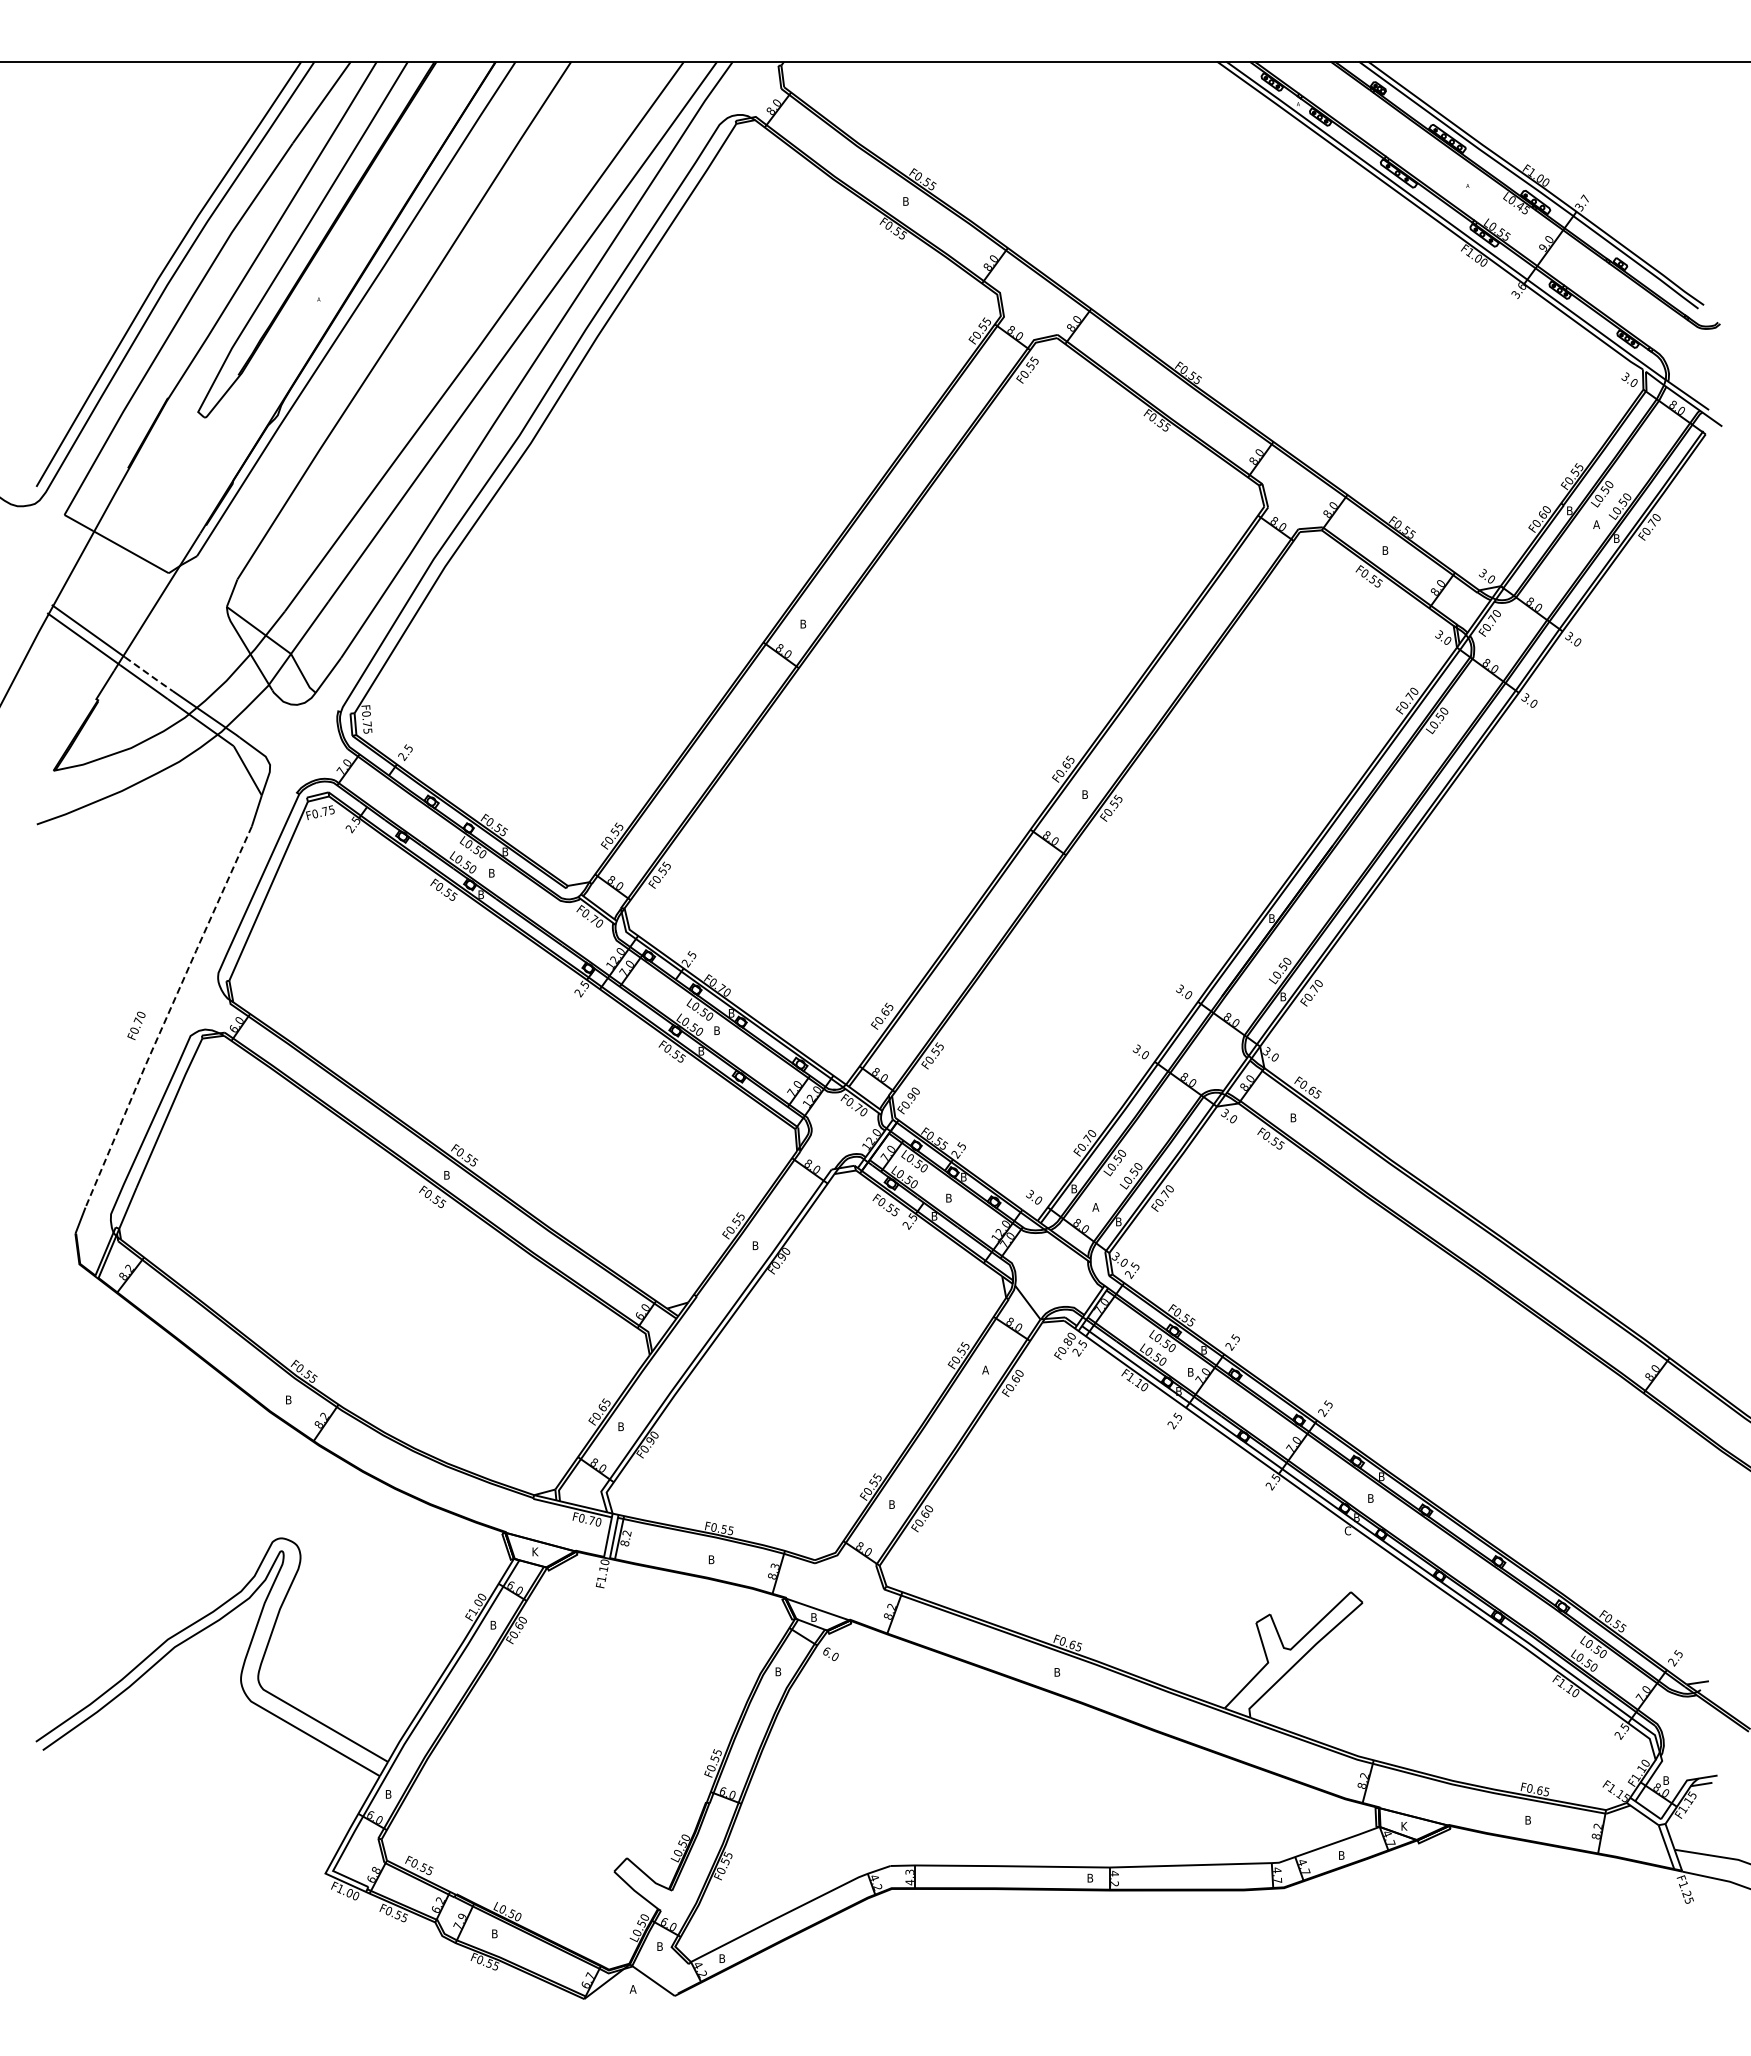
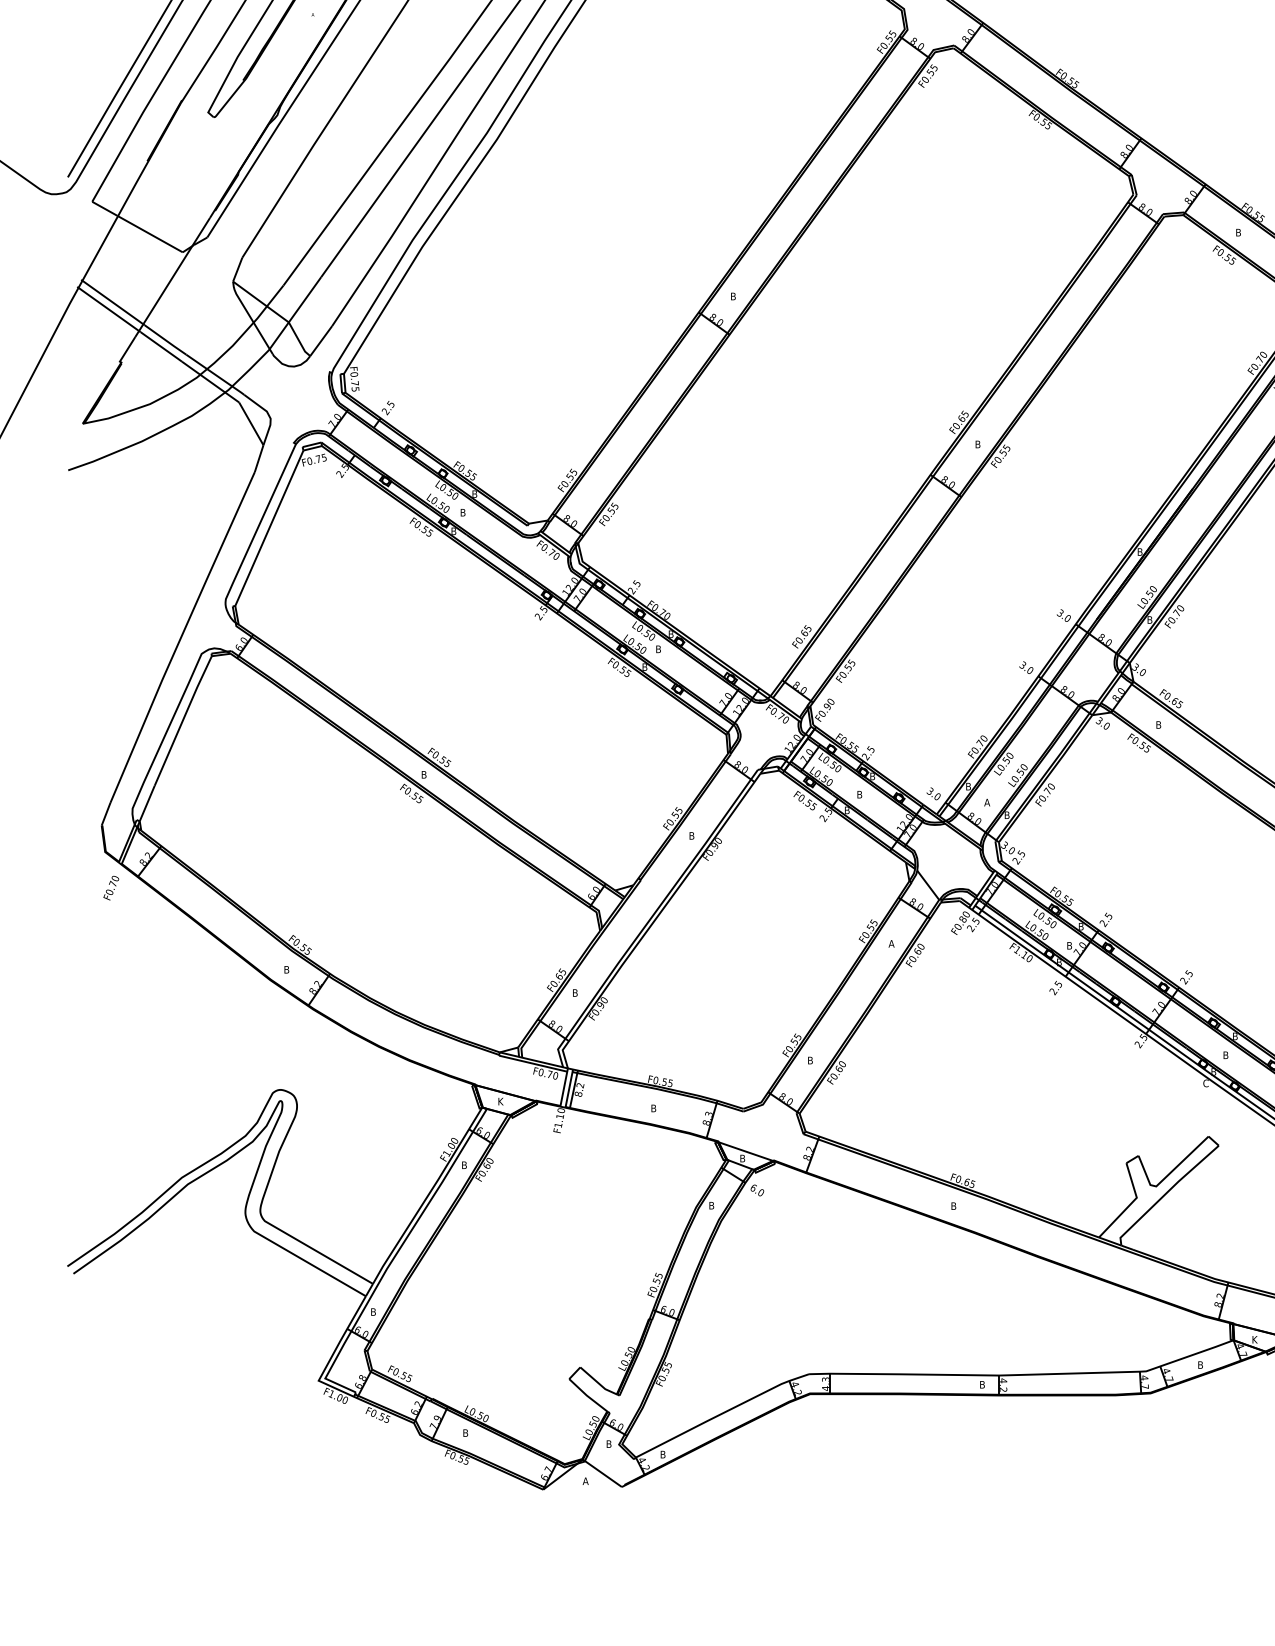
line: (149, 674) -> (165, 340), dashed -> solid
line: (167, 1016) -> (181, 637), dashed -> solid
text: (136, 1025) -> (111, 887), moved

